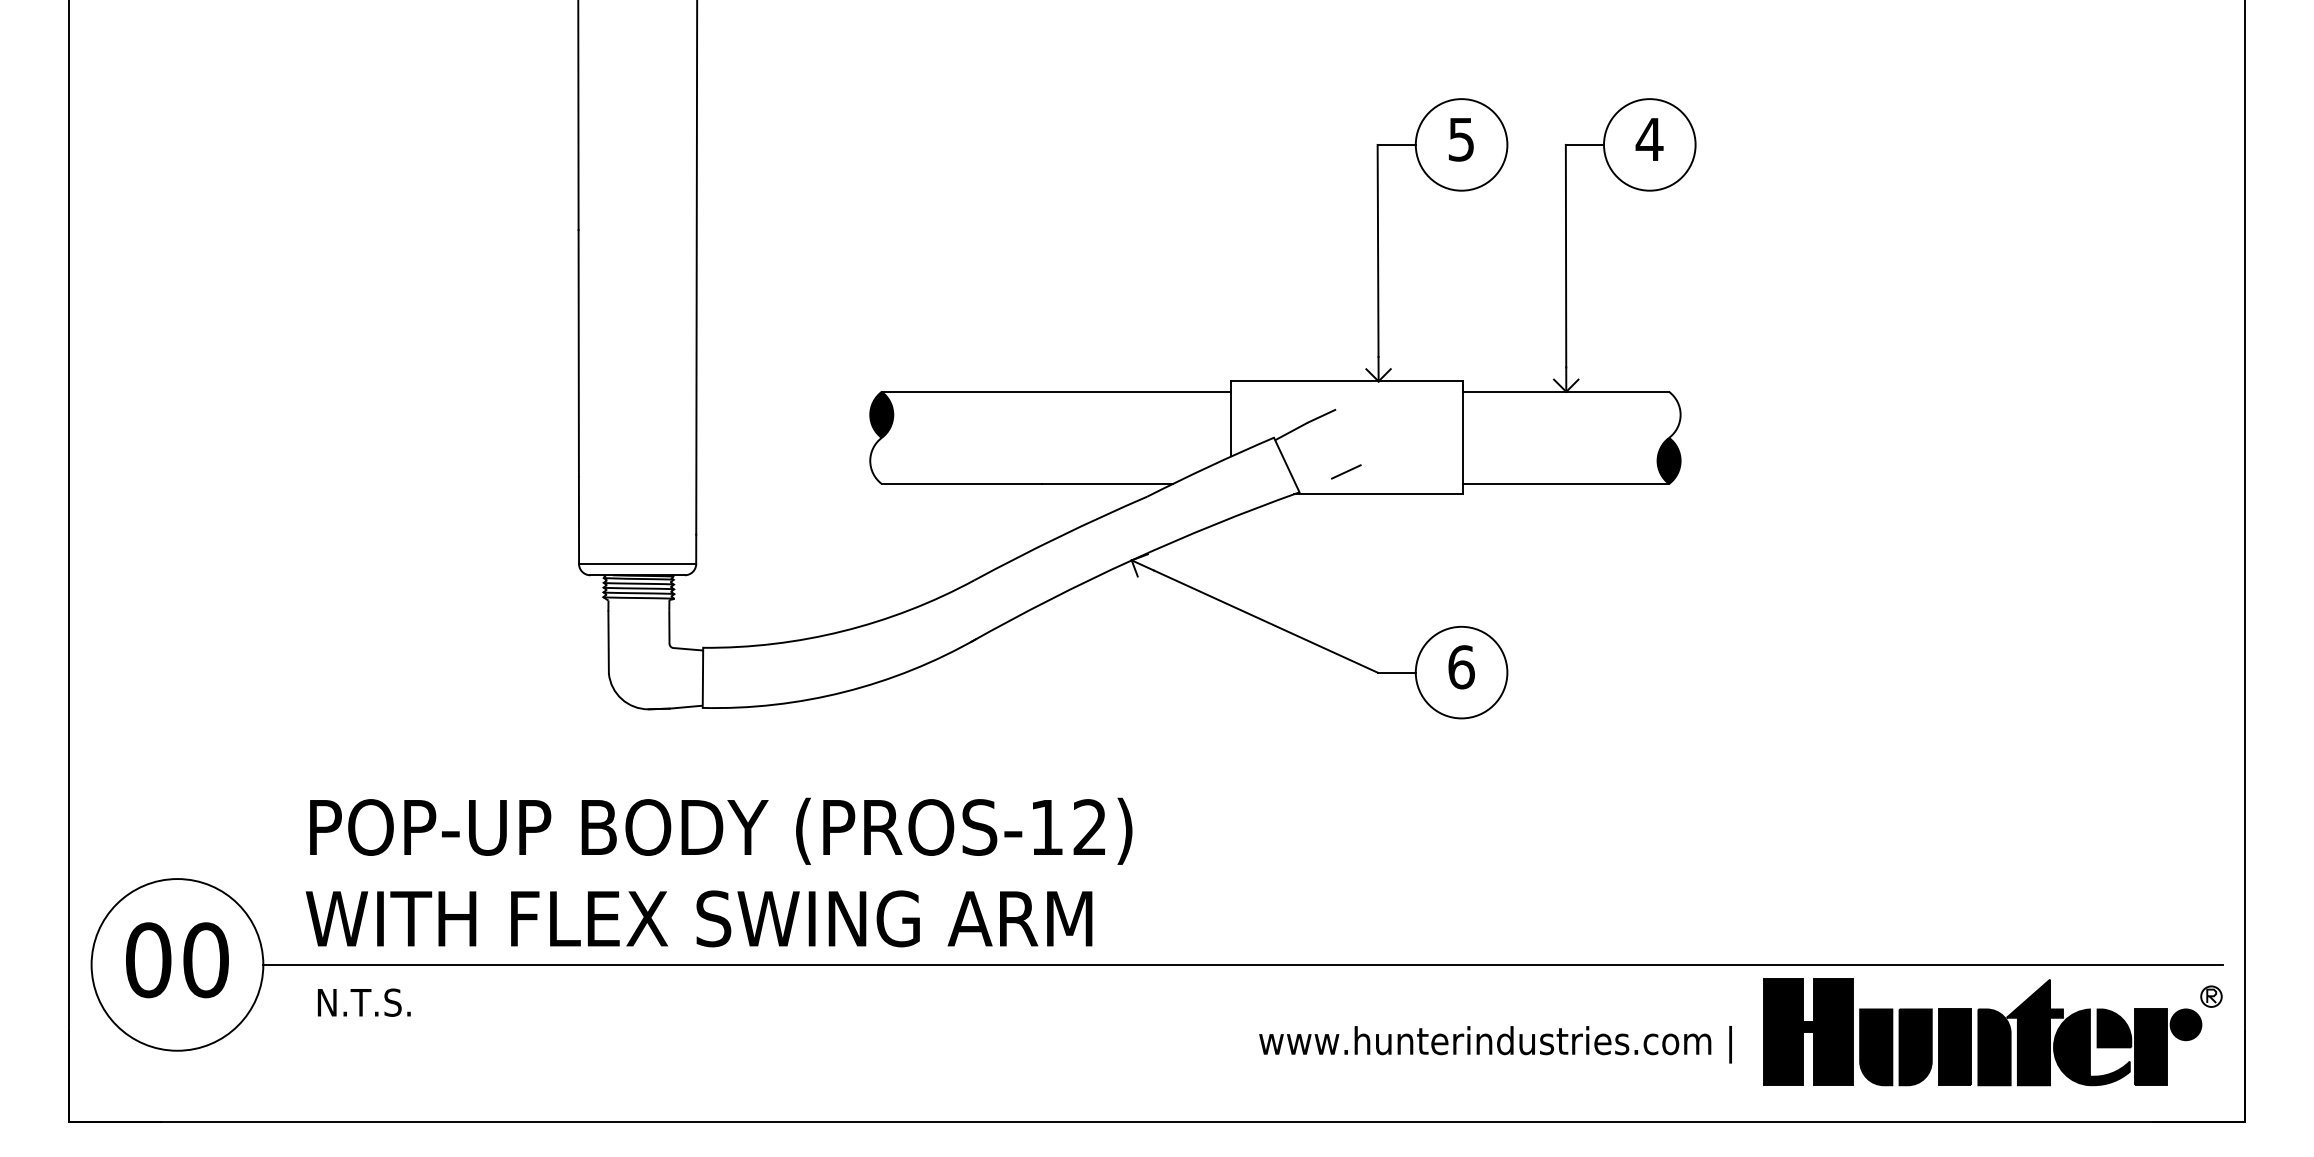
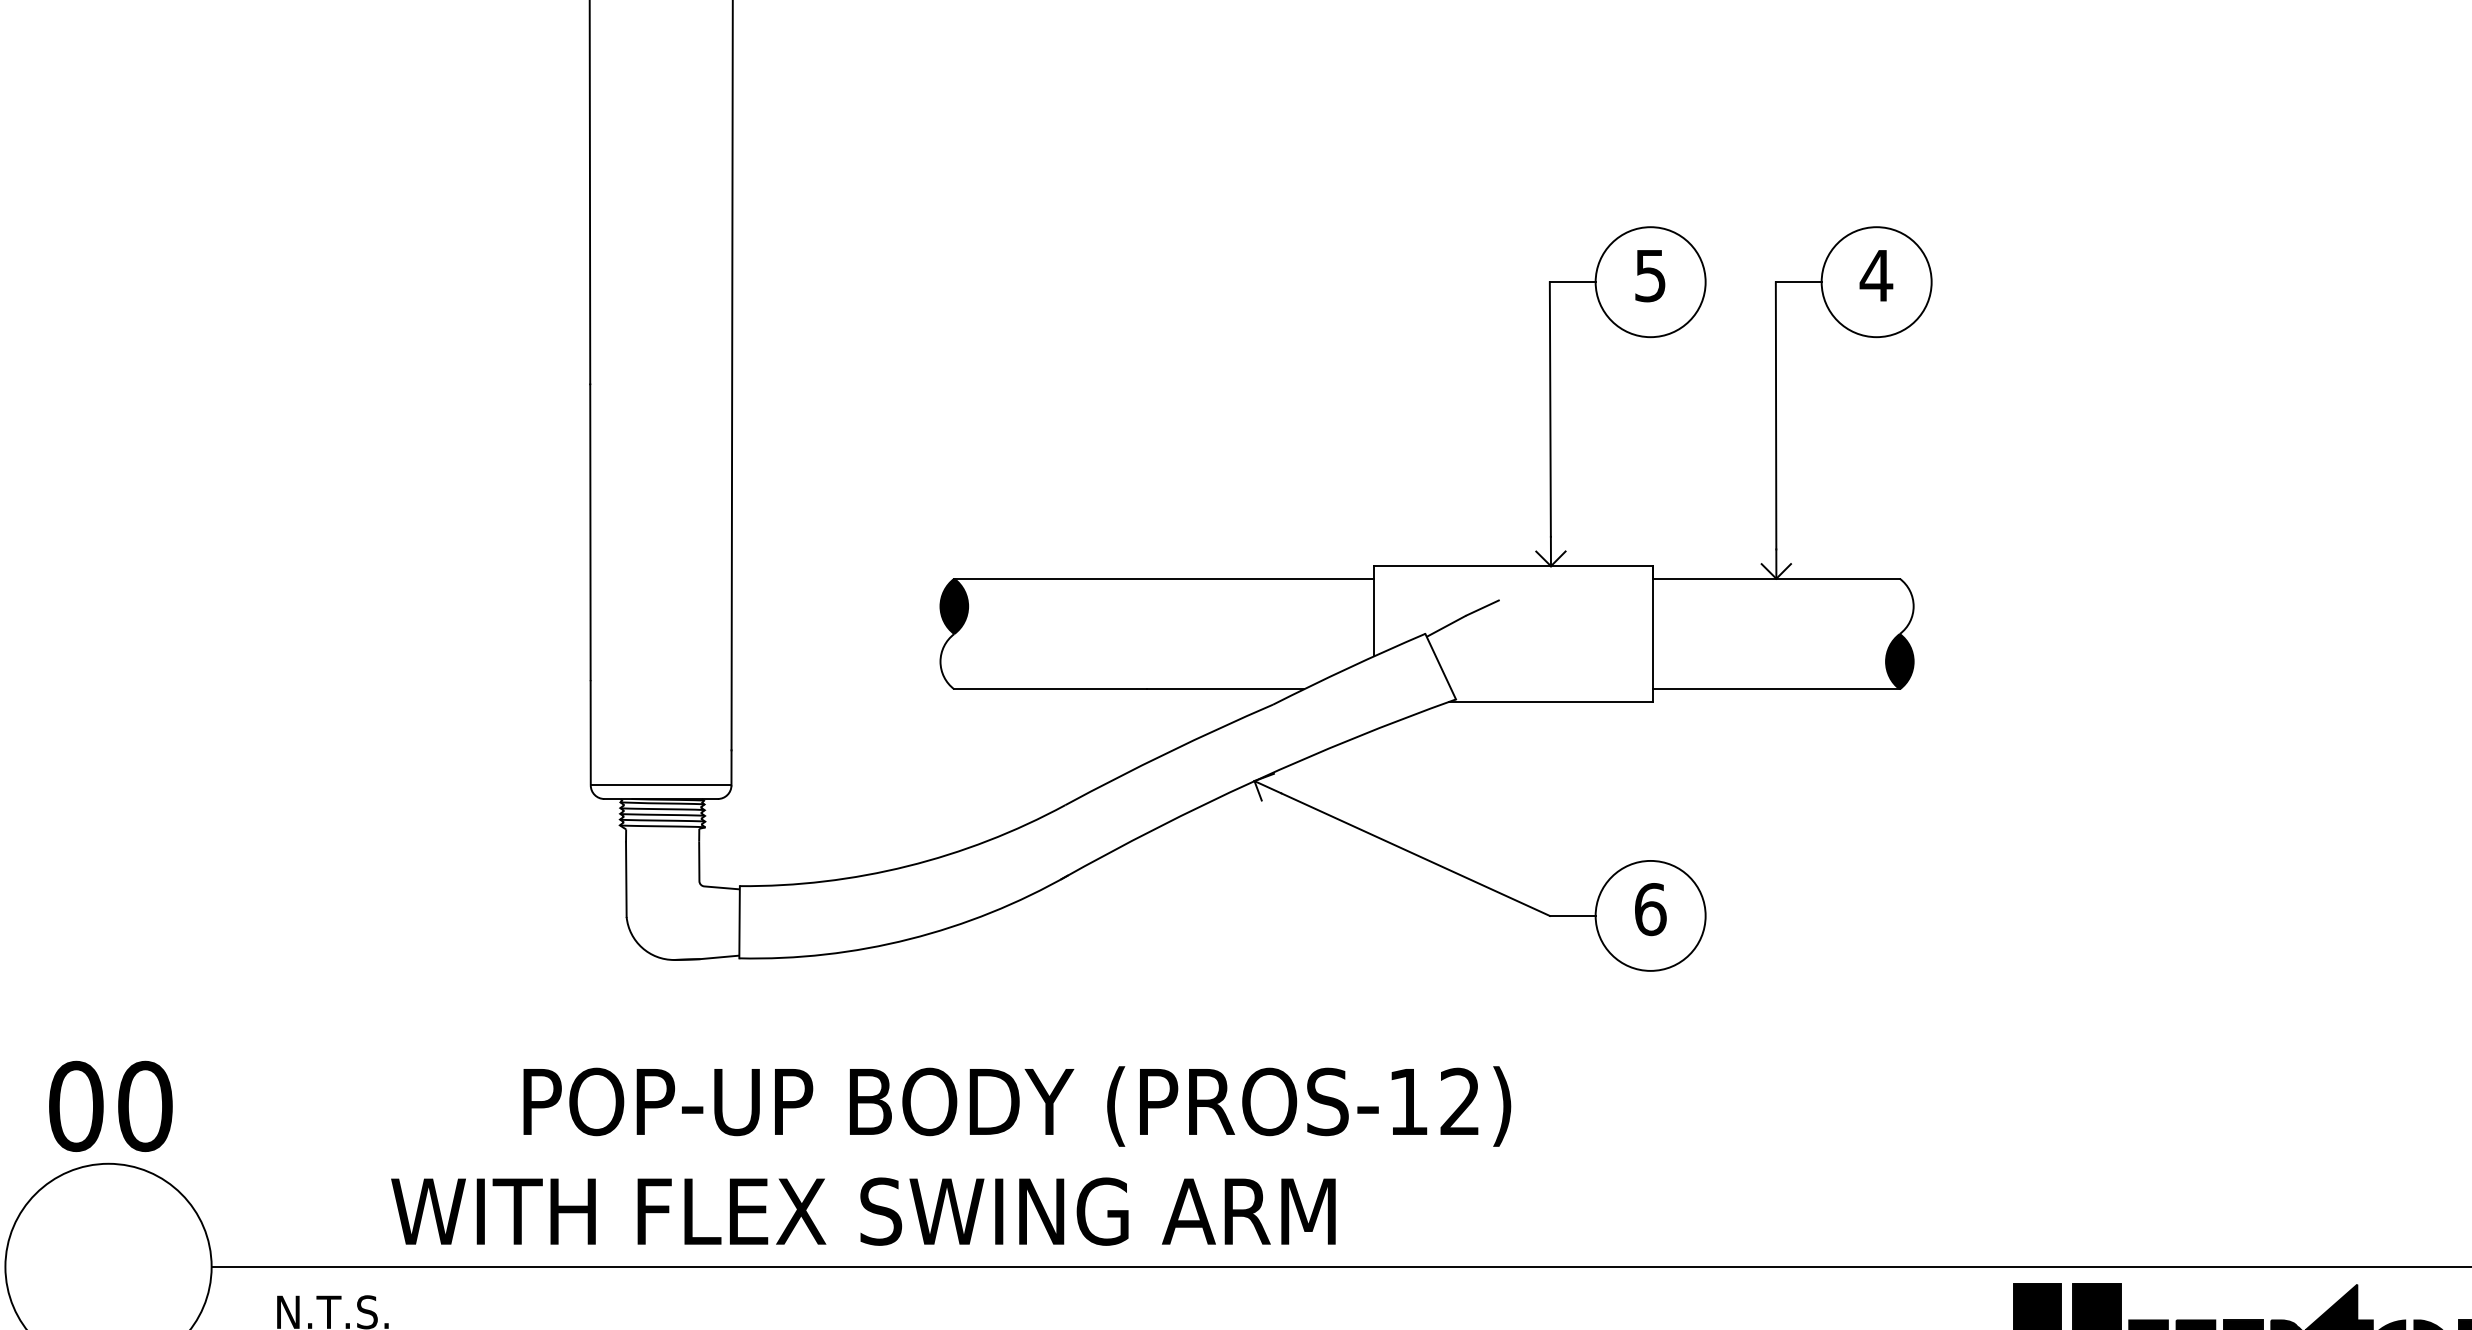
line: (1346, 471) -> (1512, 674), removed
text: (721, 830) -> (1017, 1105), moved
text: (698, 918) -> (862, 1211), moved
text: (177, 960) -> (110, 1106), moved

